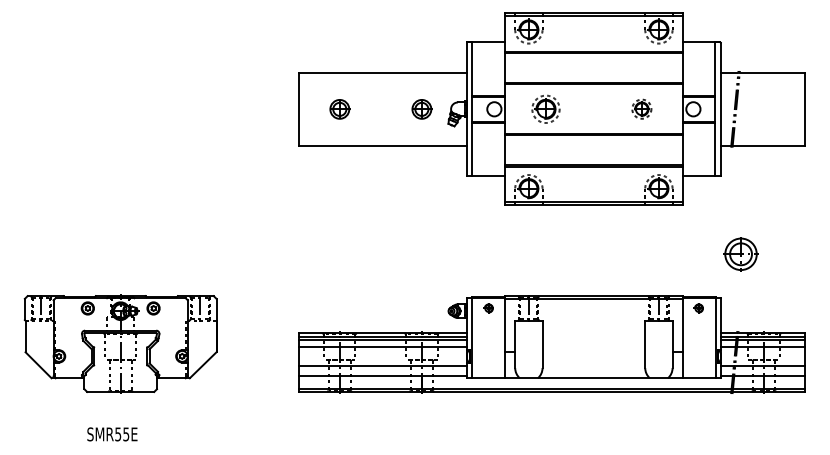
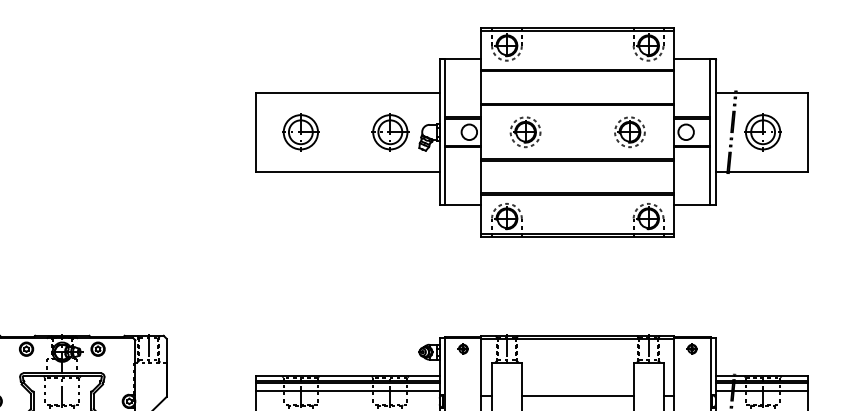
part: (641, 108) -> (629, 131), size x1.43
part: (339, 109) -> (300, 132), size x1.67
part: (421, 109) -> (389, 132), size x1.67
part: (740, 254) -> (762, 132), moved
line: (593, 351) -> (577, 396), added

